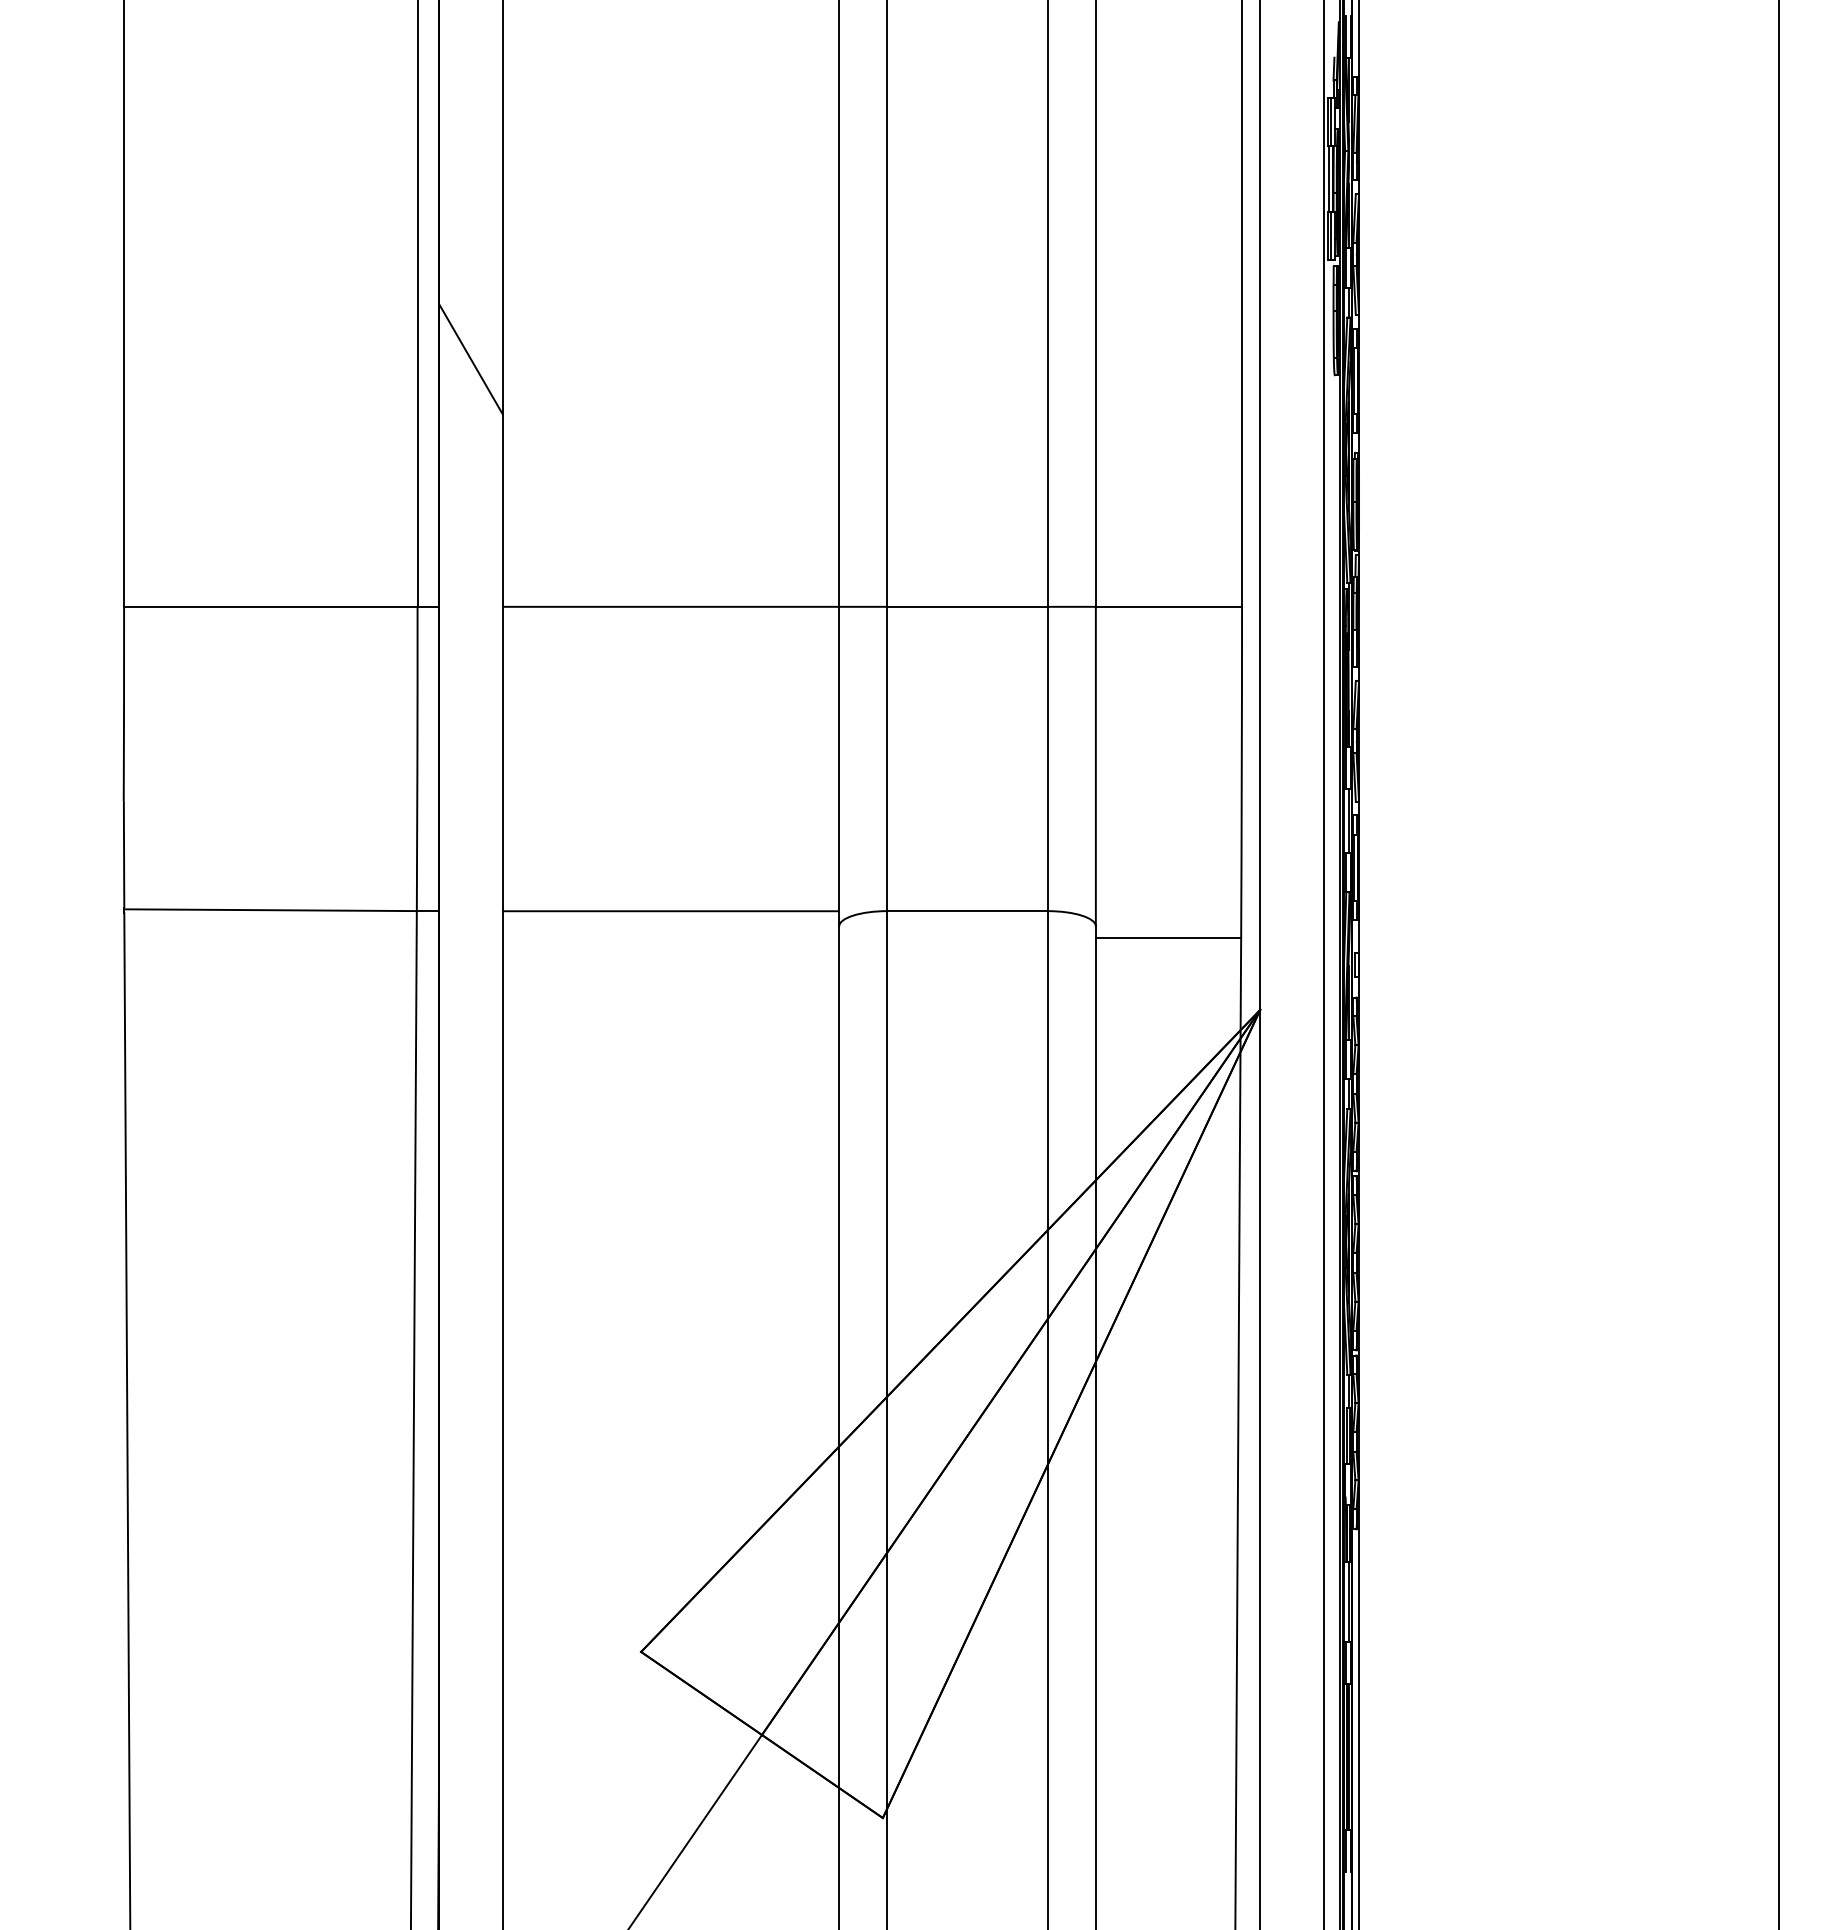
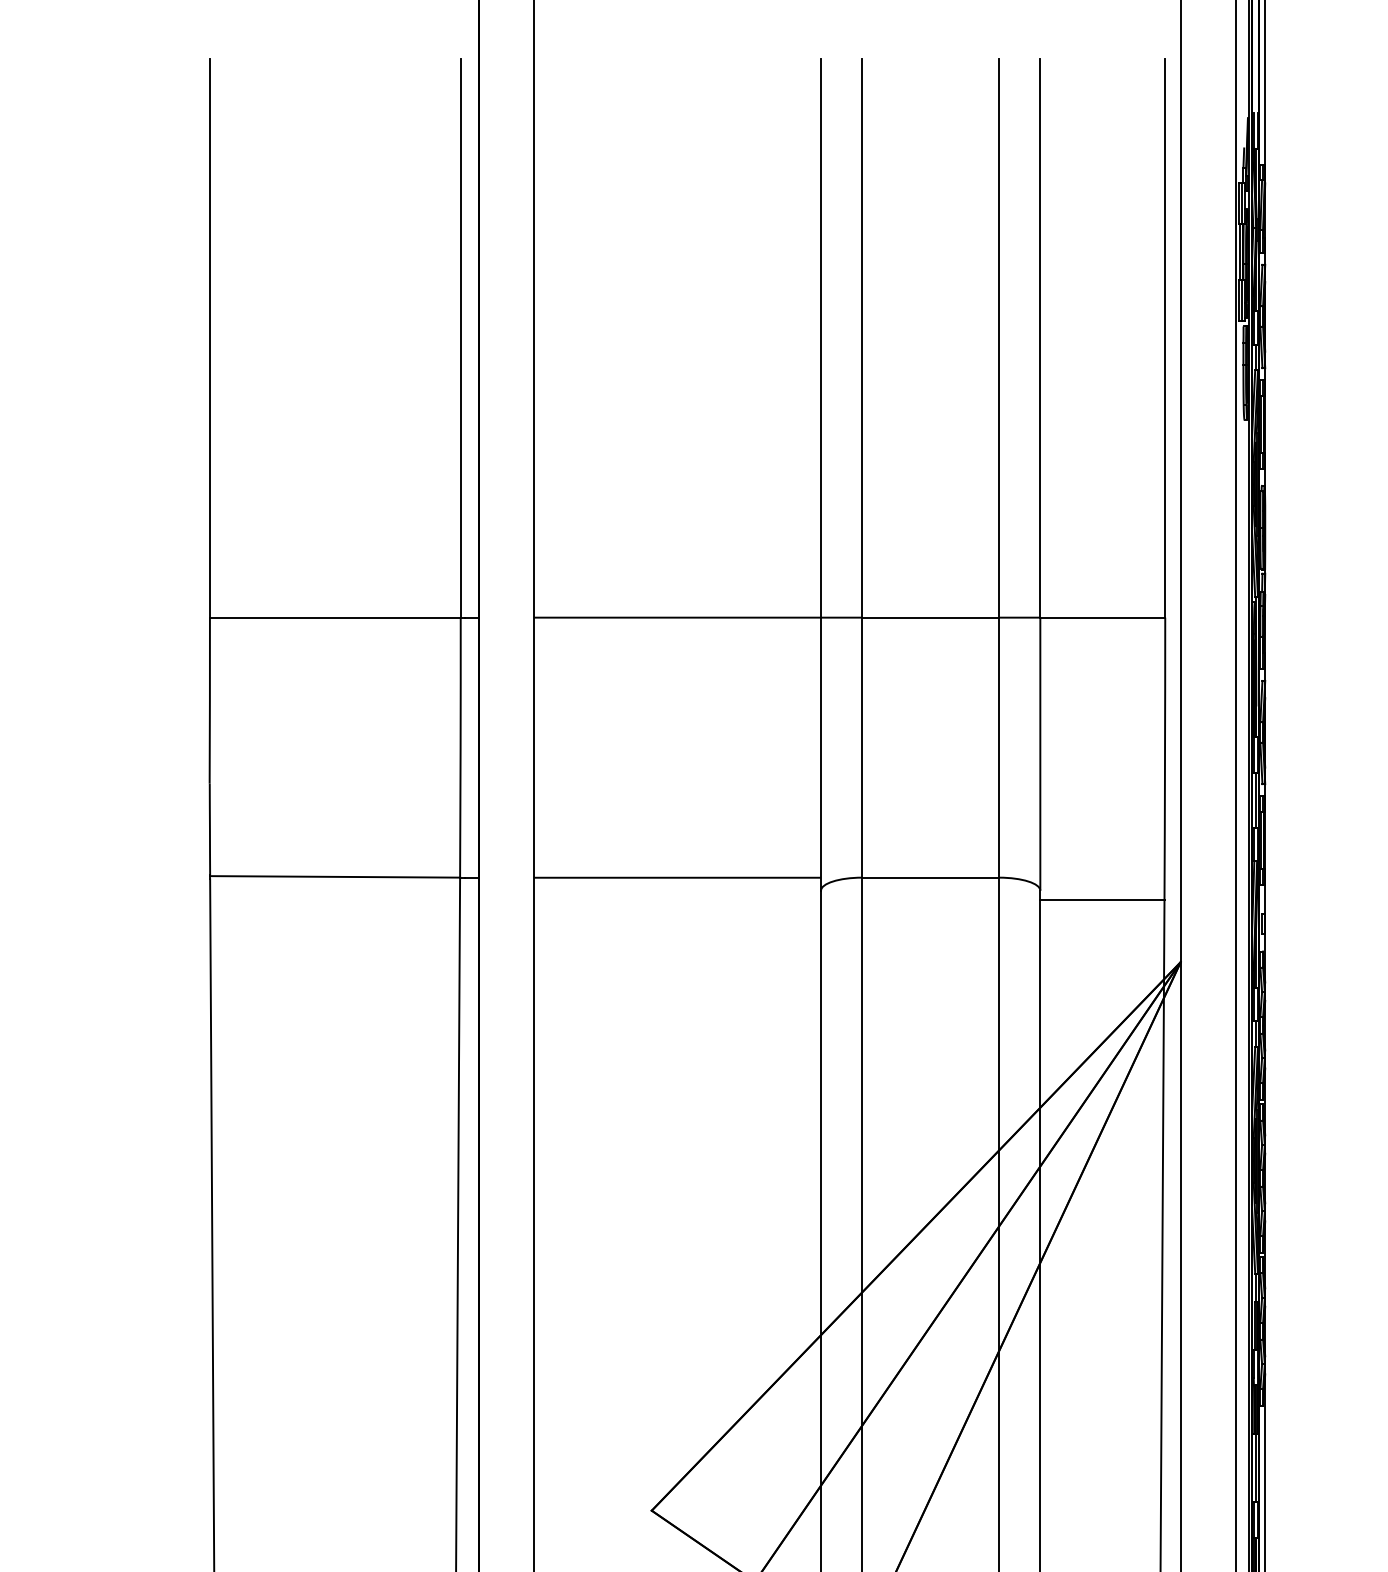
hatch: (471, 359) -> (506, 406), removed

